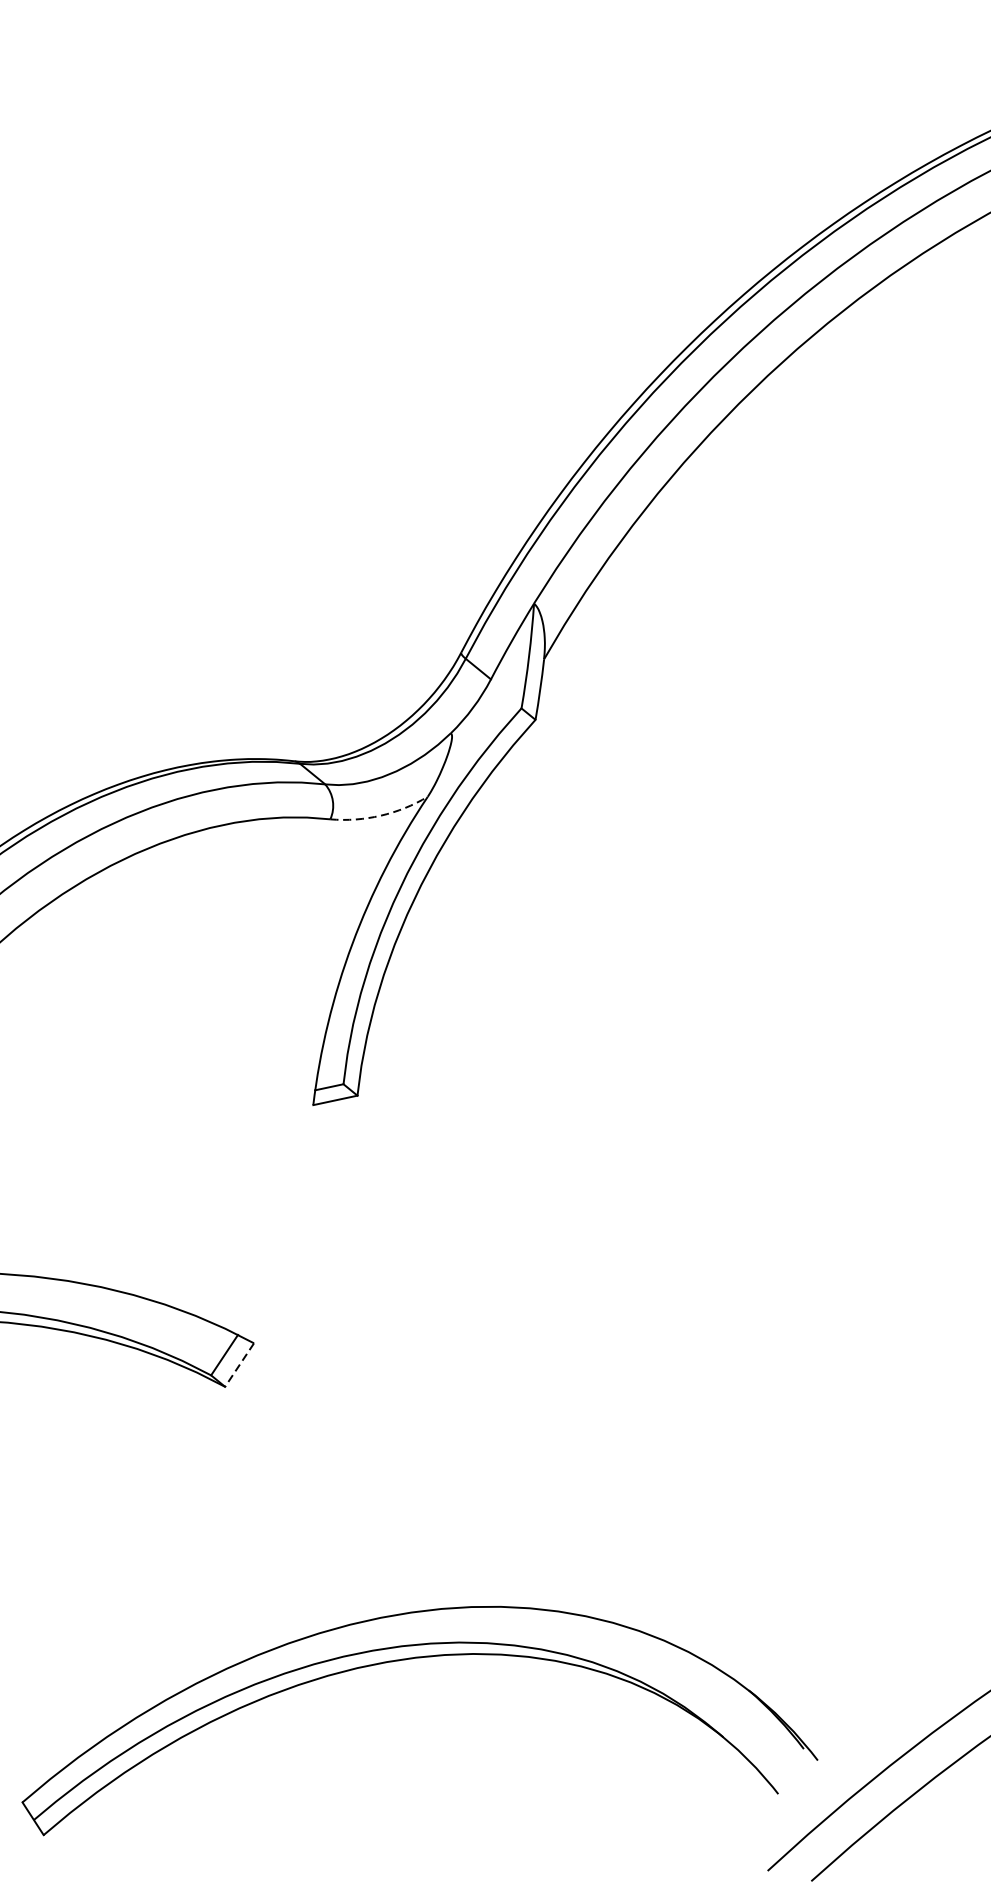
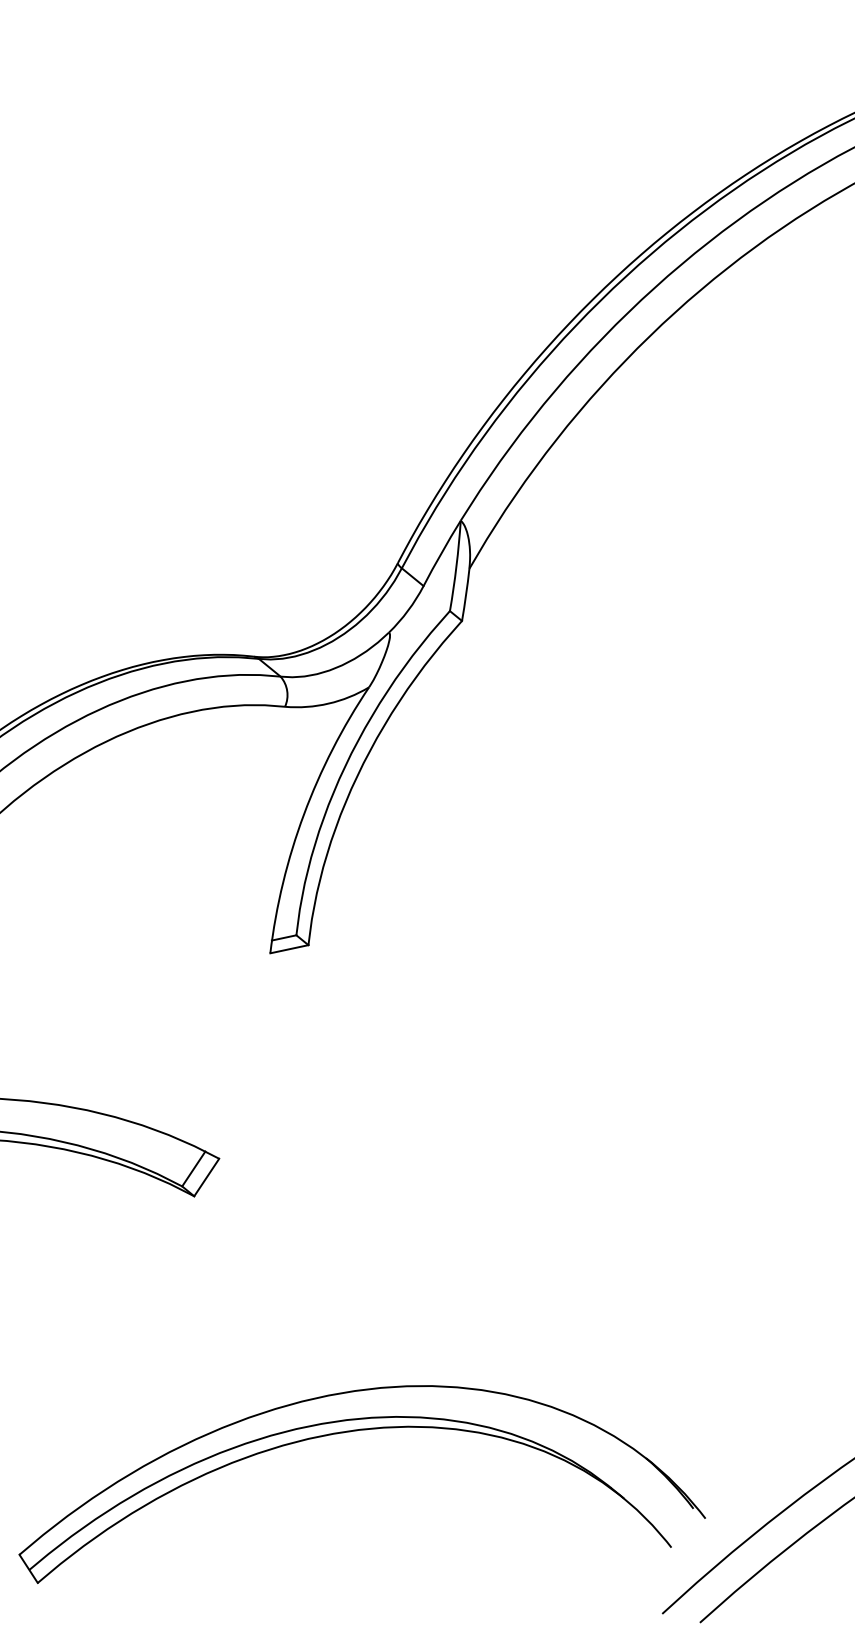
arc: (380, 815) -> (328, 703), dashed -> solid
line: (239, 1365) -> (206, 1177), dashed -> solid

